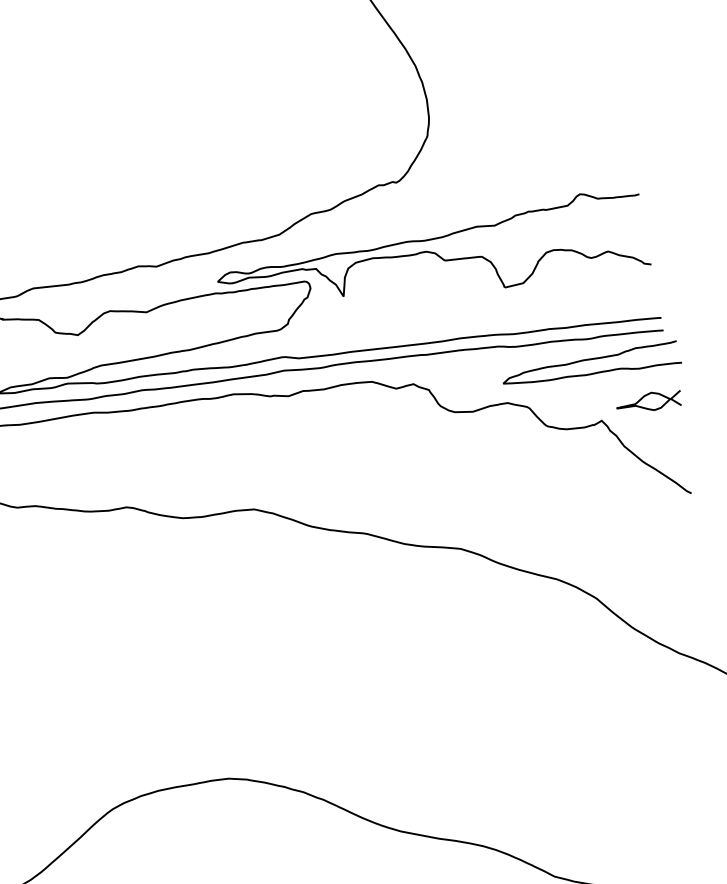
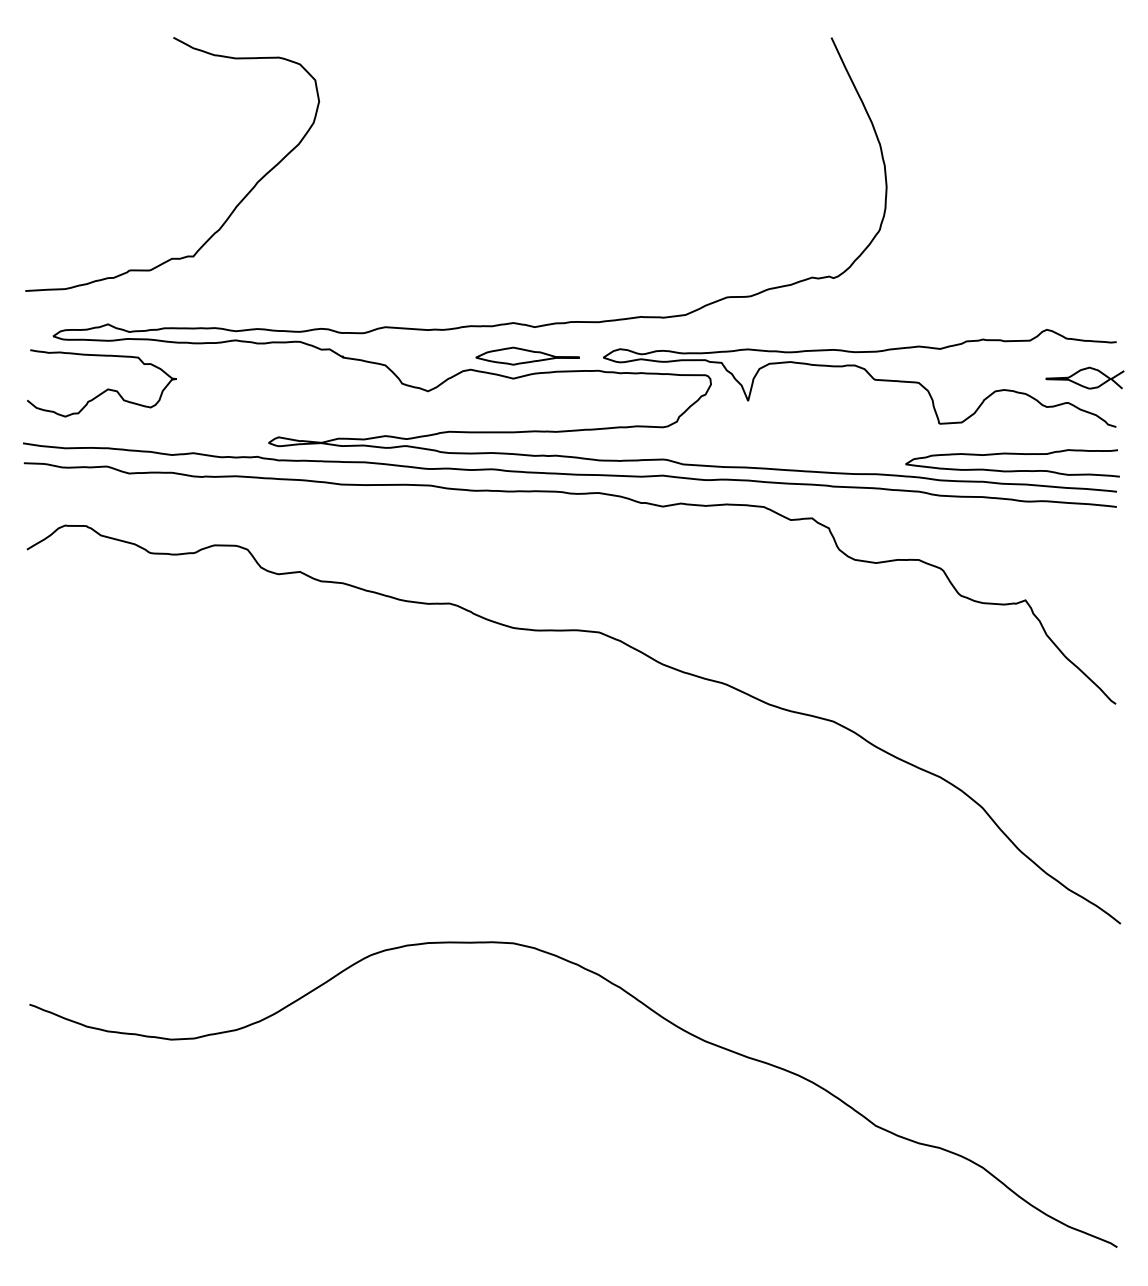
part: (154, 291) -> (527, 355), added
curve: (592, 373) -> (1012, 470), moved
part: (648, 401) -> (1084, 377), moved

